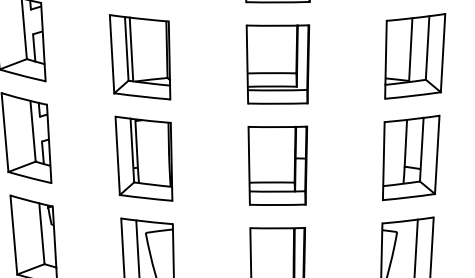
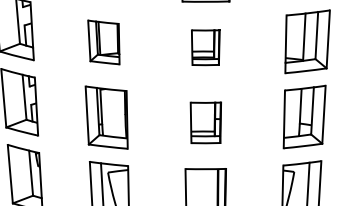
part: (139, 57) -> (103, 42), size x0.7
part: (277, 64) -> (205, 47), size x0.6
part: (277, 165) -> (205, 122), size x0.7

